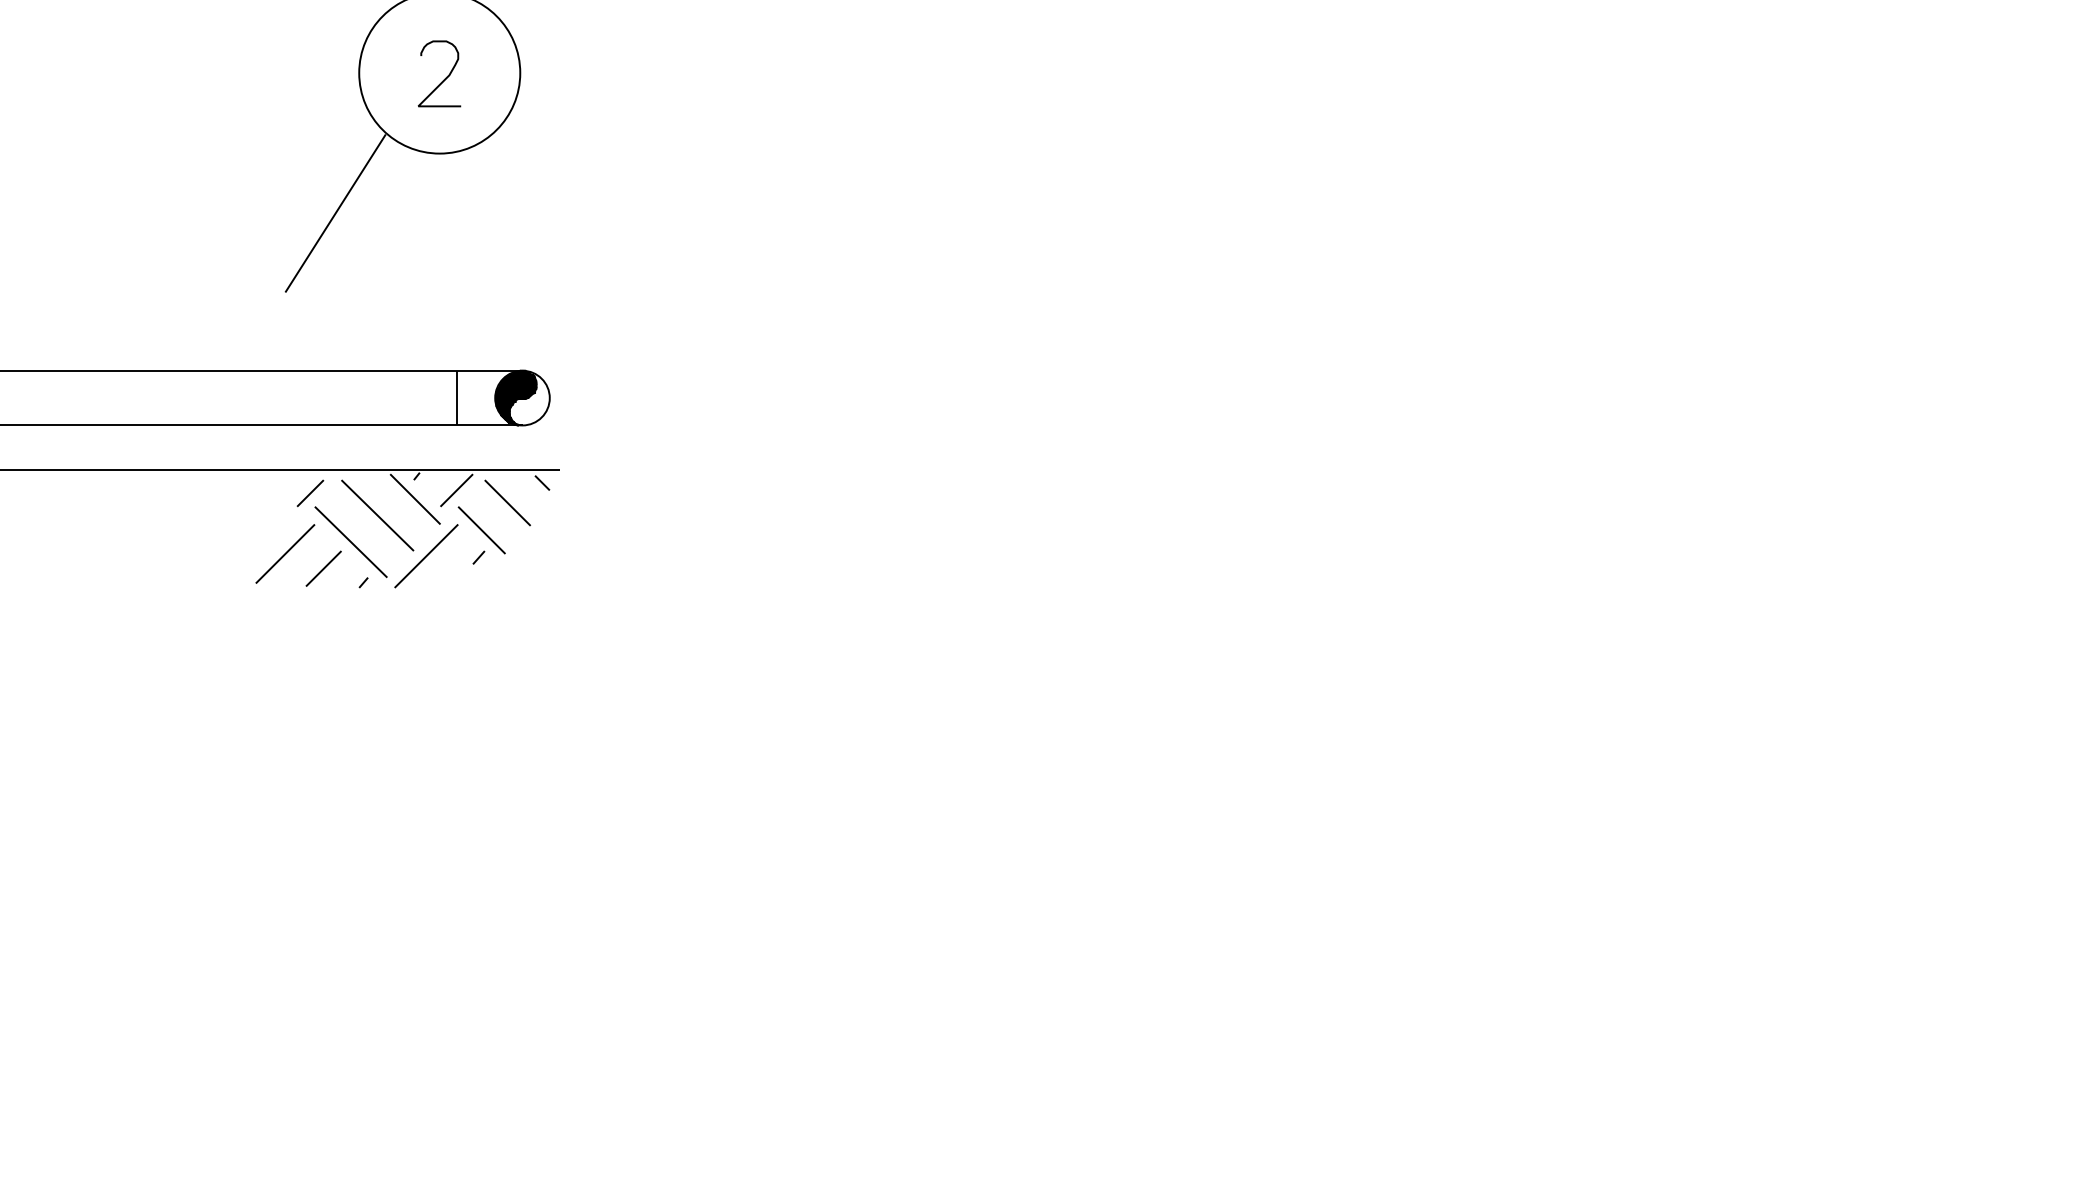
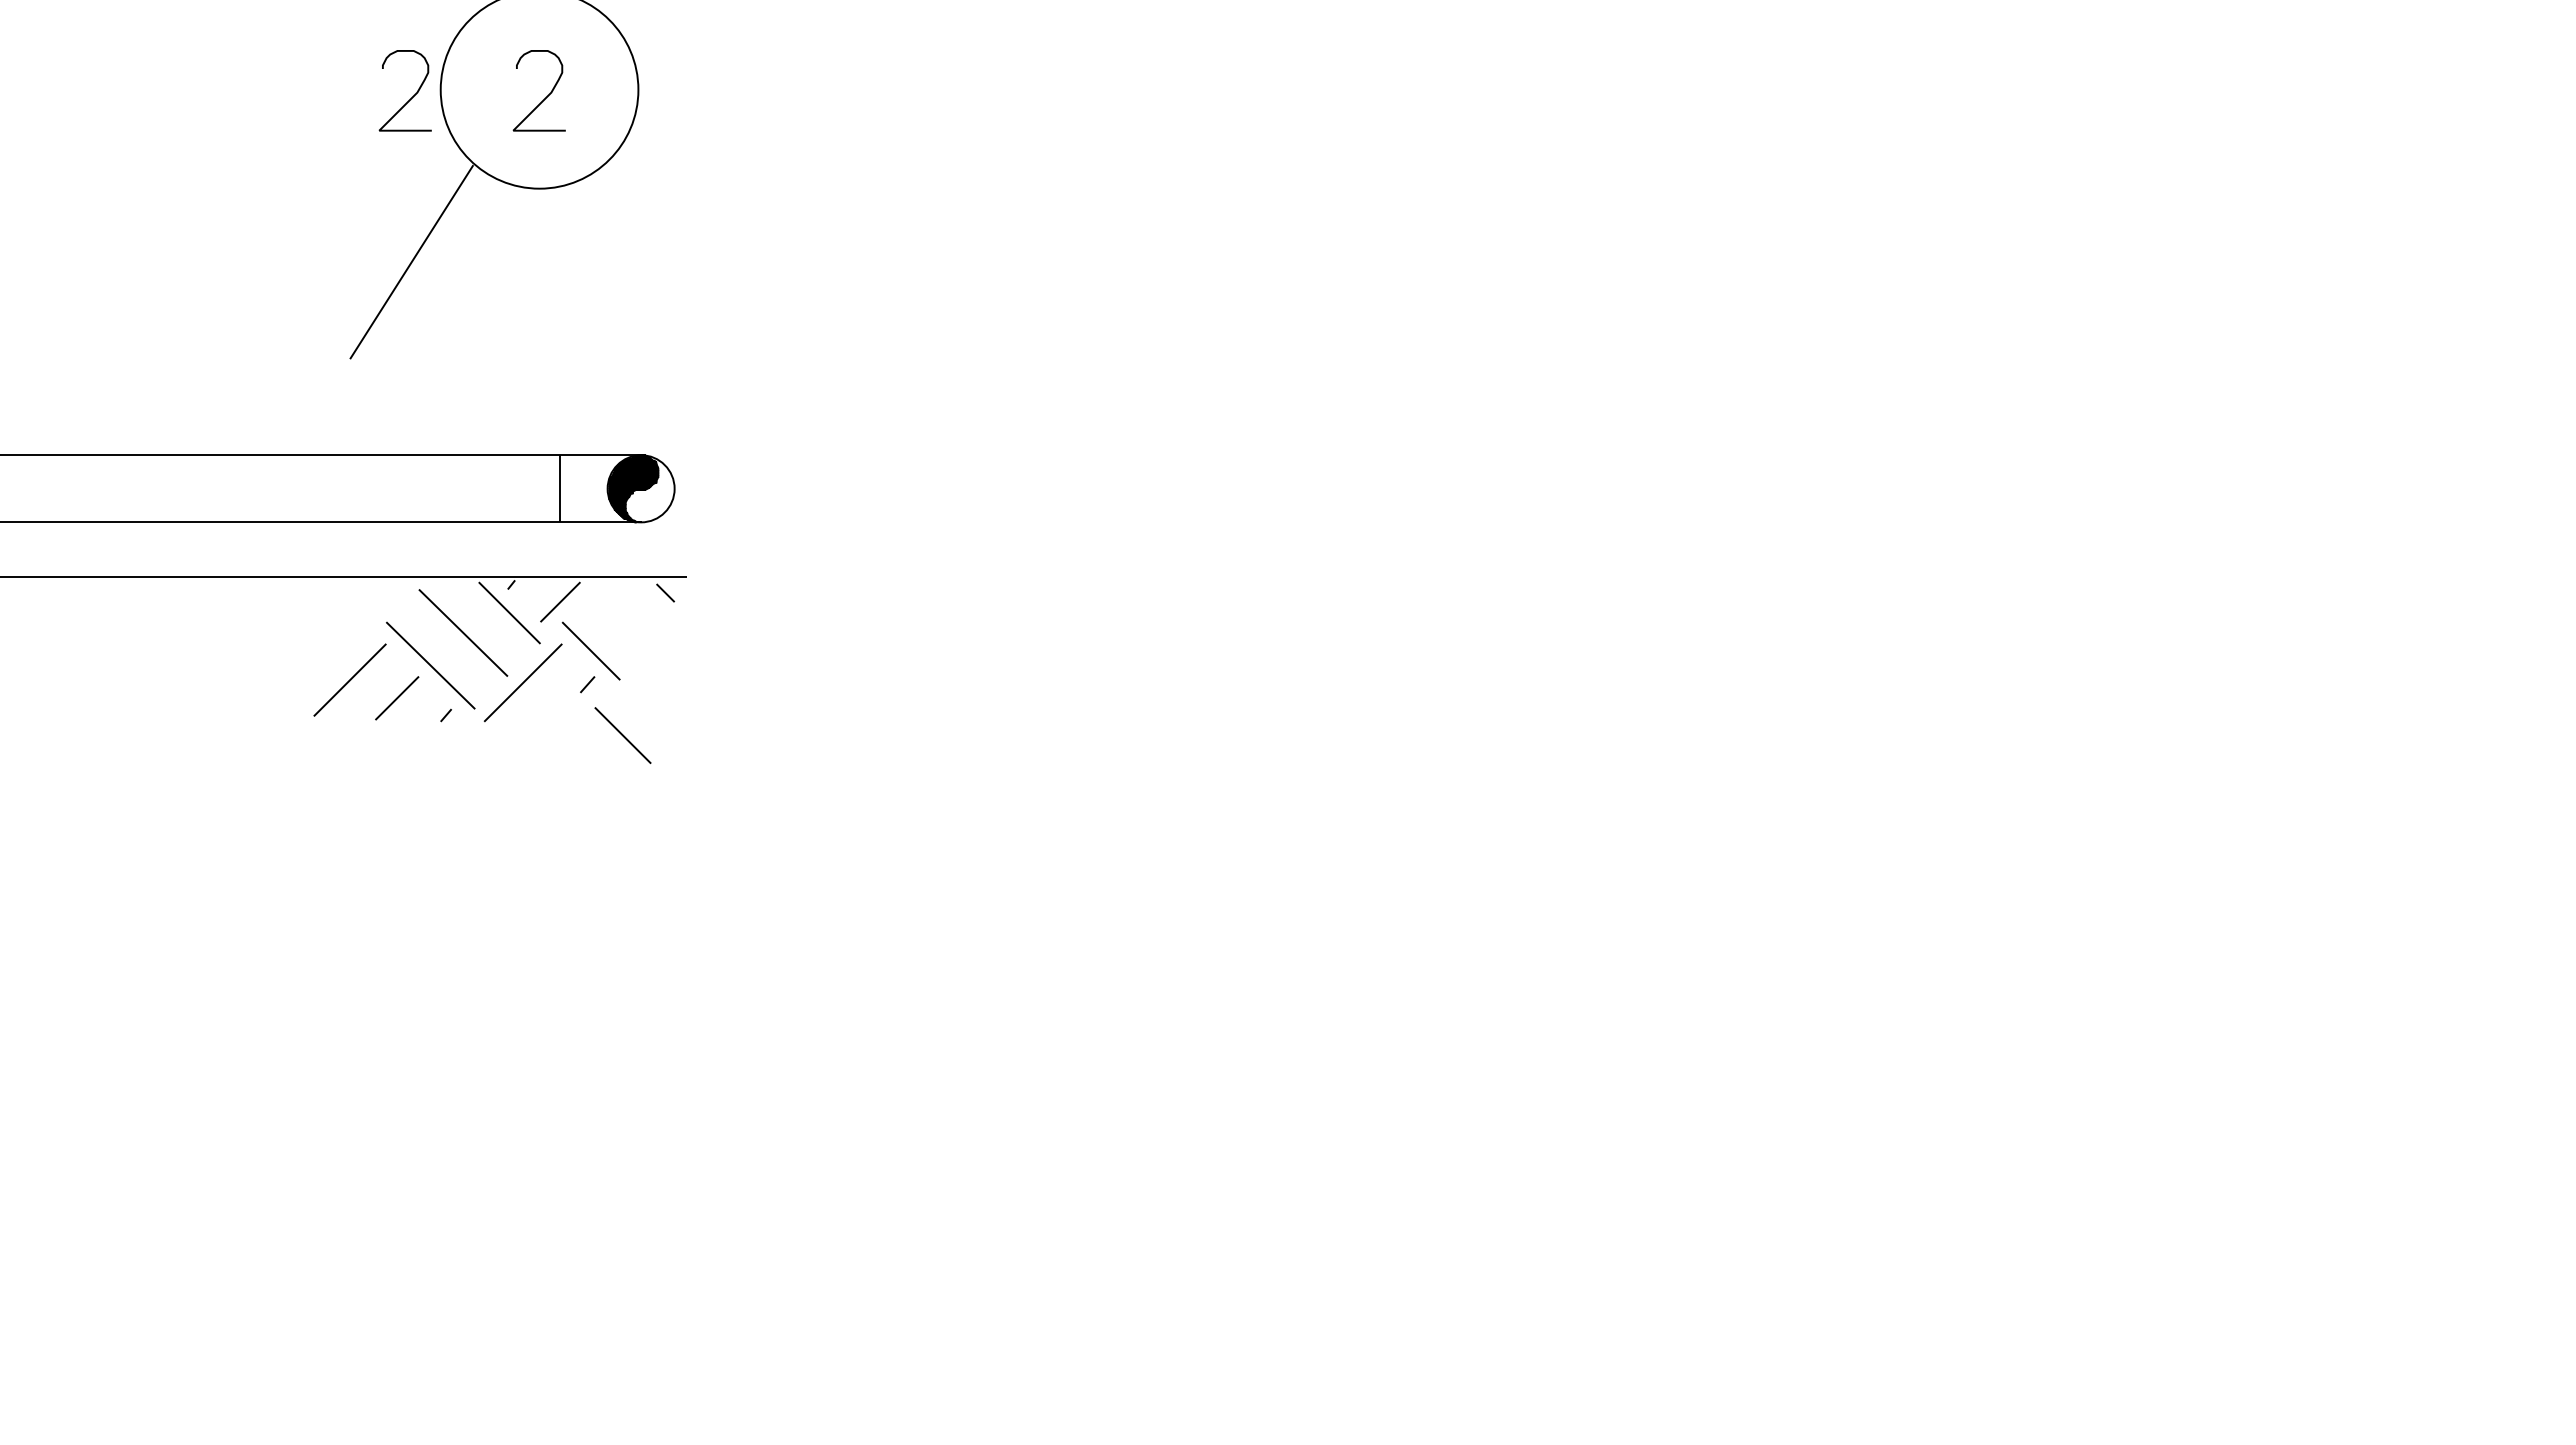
curve: (335, 79) -> (411, 97), added
line: (310, 493) -> (380, 605), removed
line: (507, 502) -> (622, 735), moved

